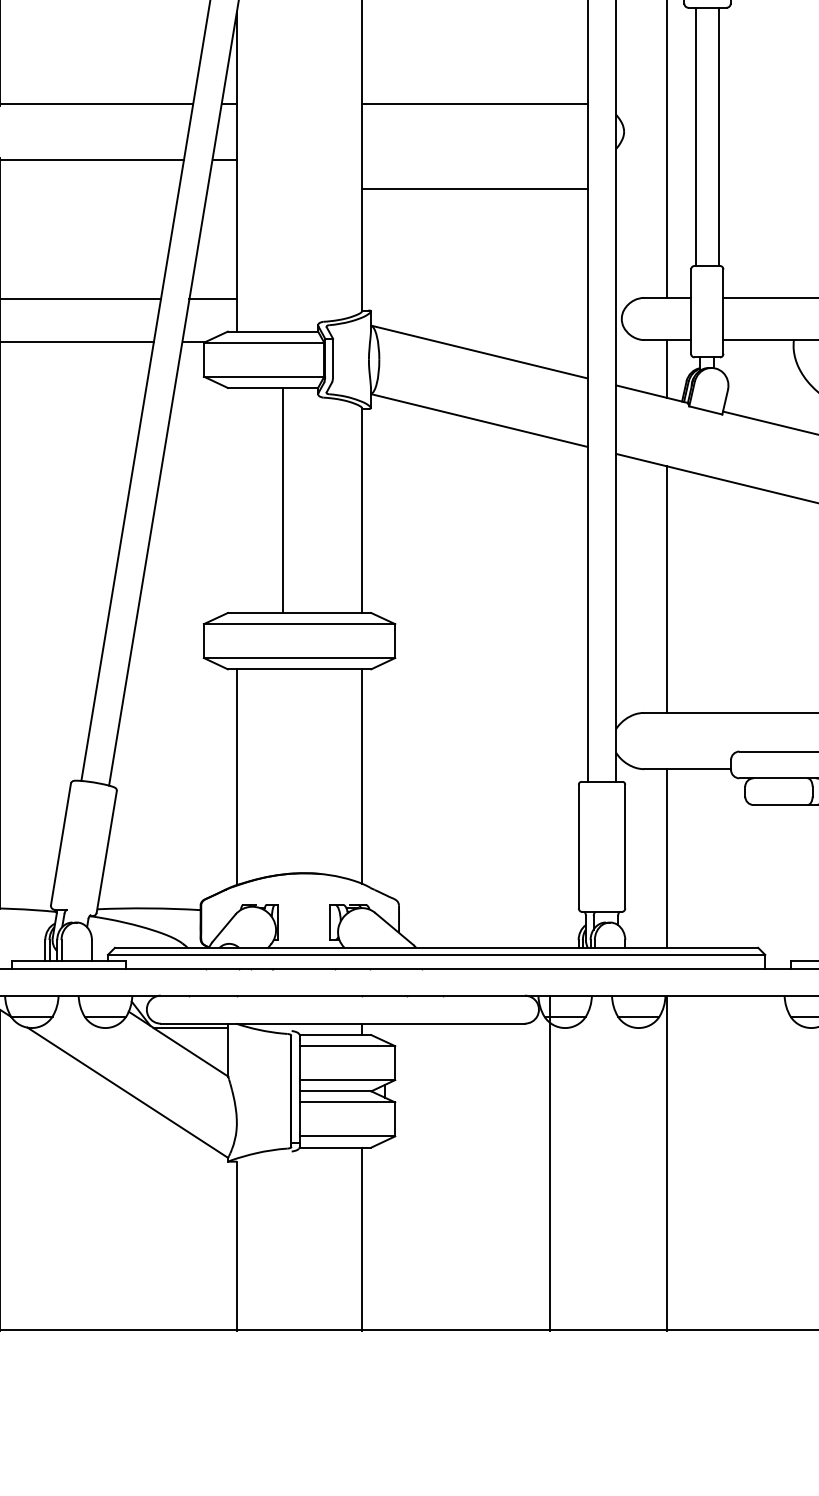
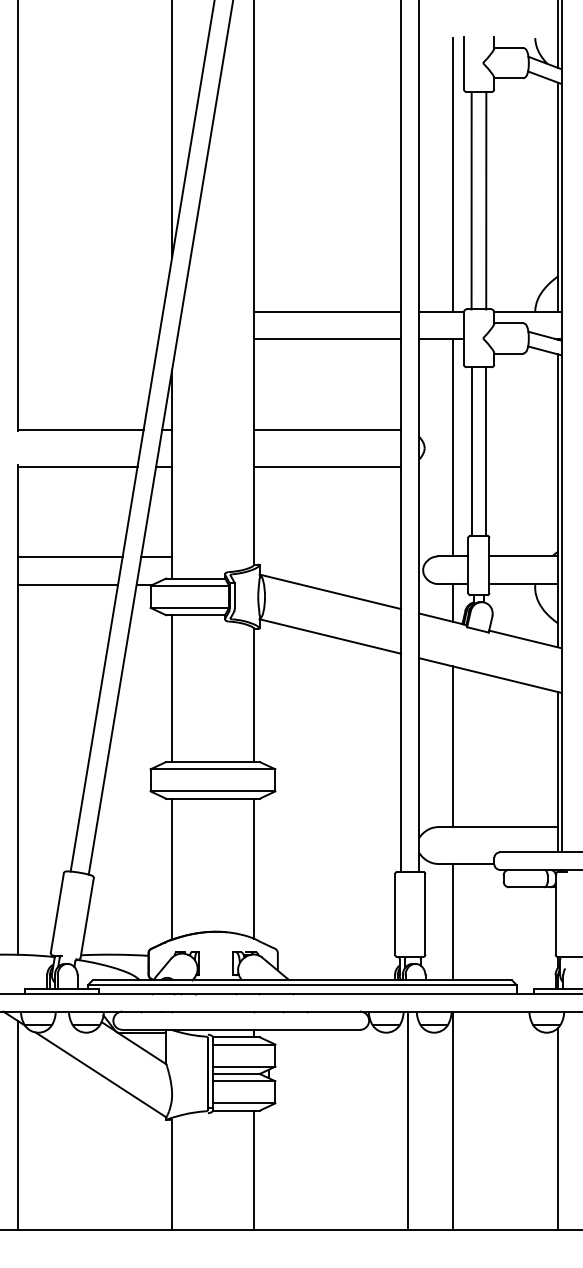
line: (475, 189) -> (327, 466), moved
line: (283, 500) -> (172, 688), moved
line: (550, 1162) -> (408, 1120), moved

